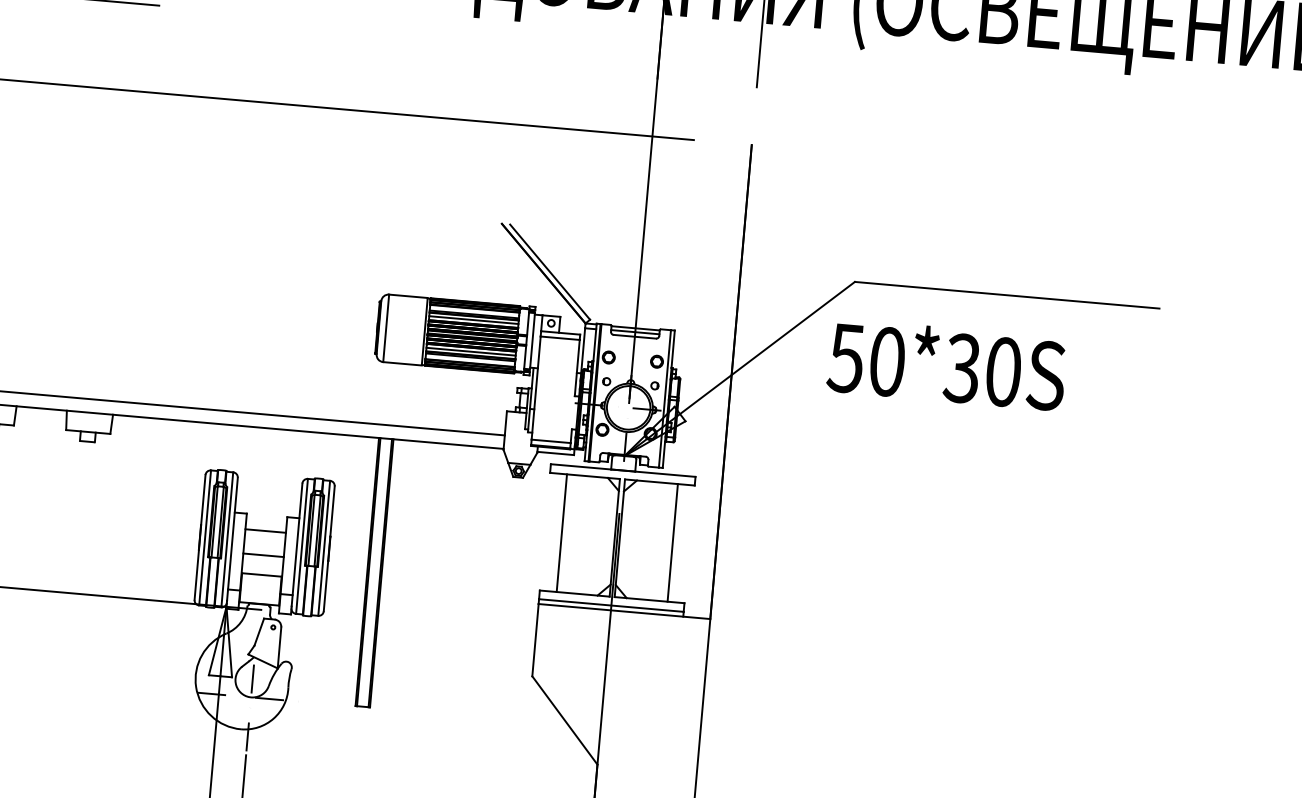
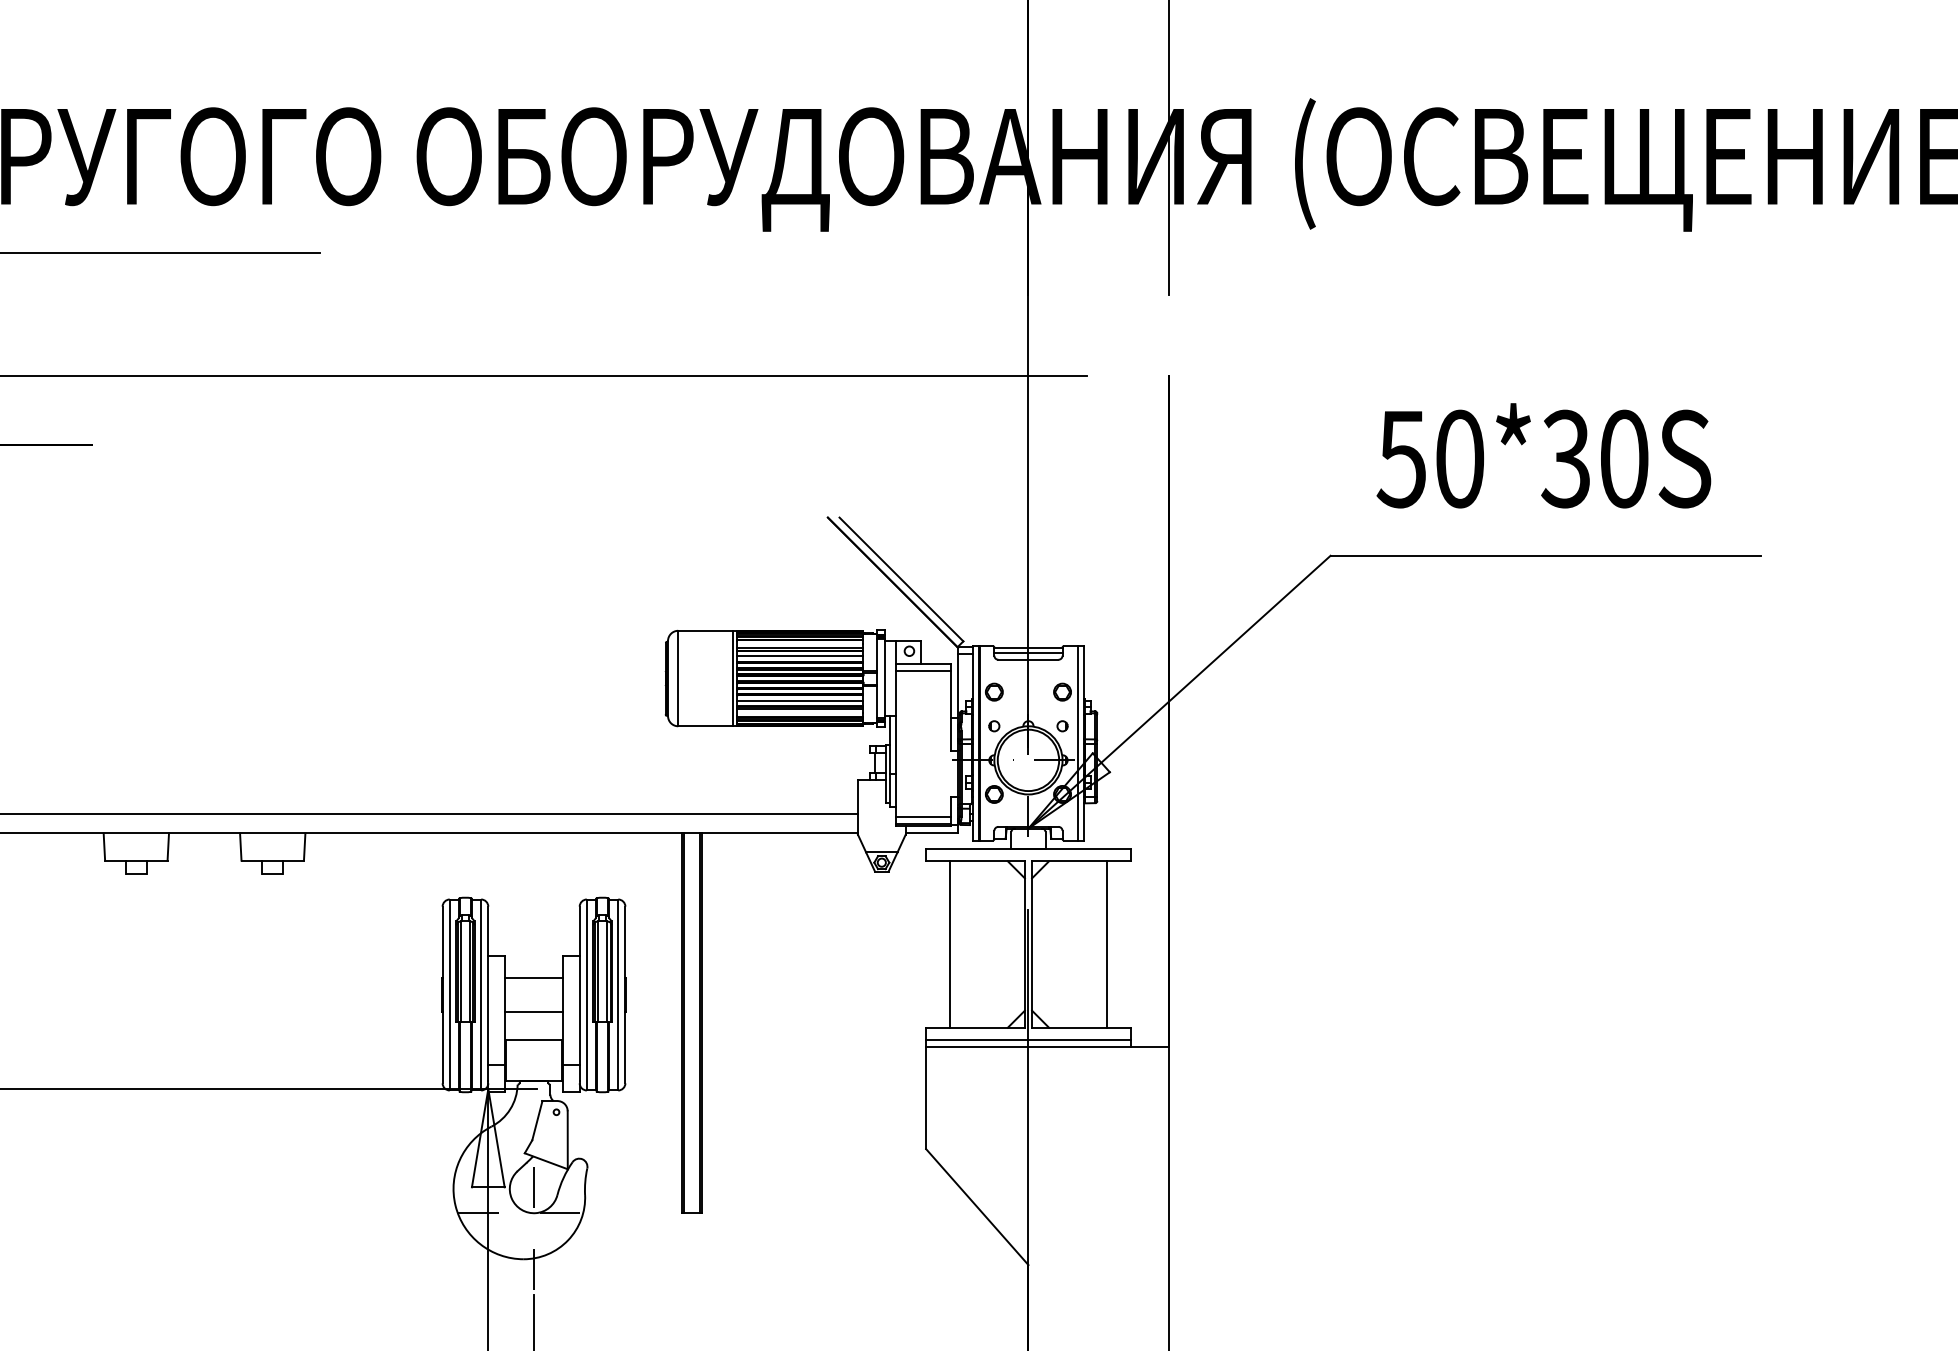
text: (946, 364) -> (1543, 455), moved

